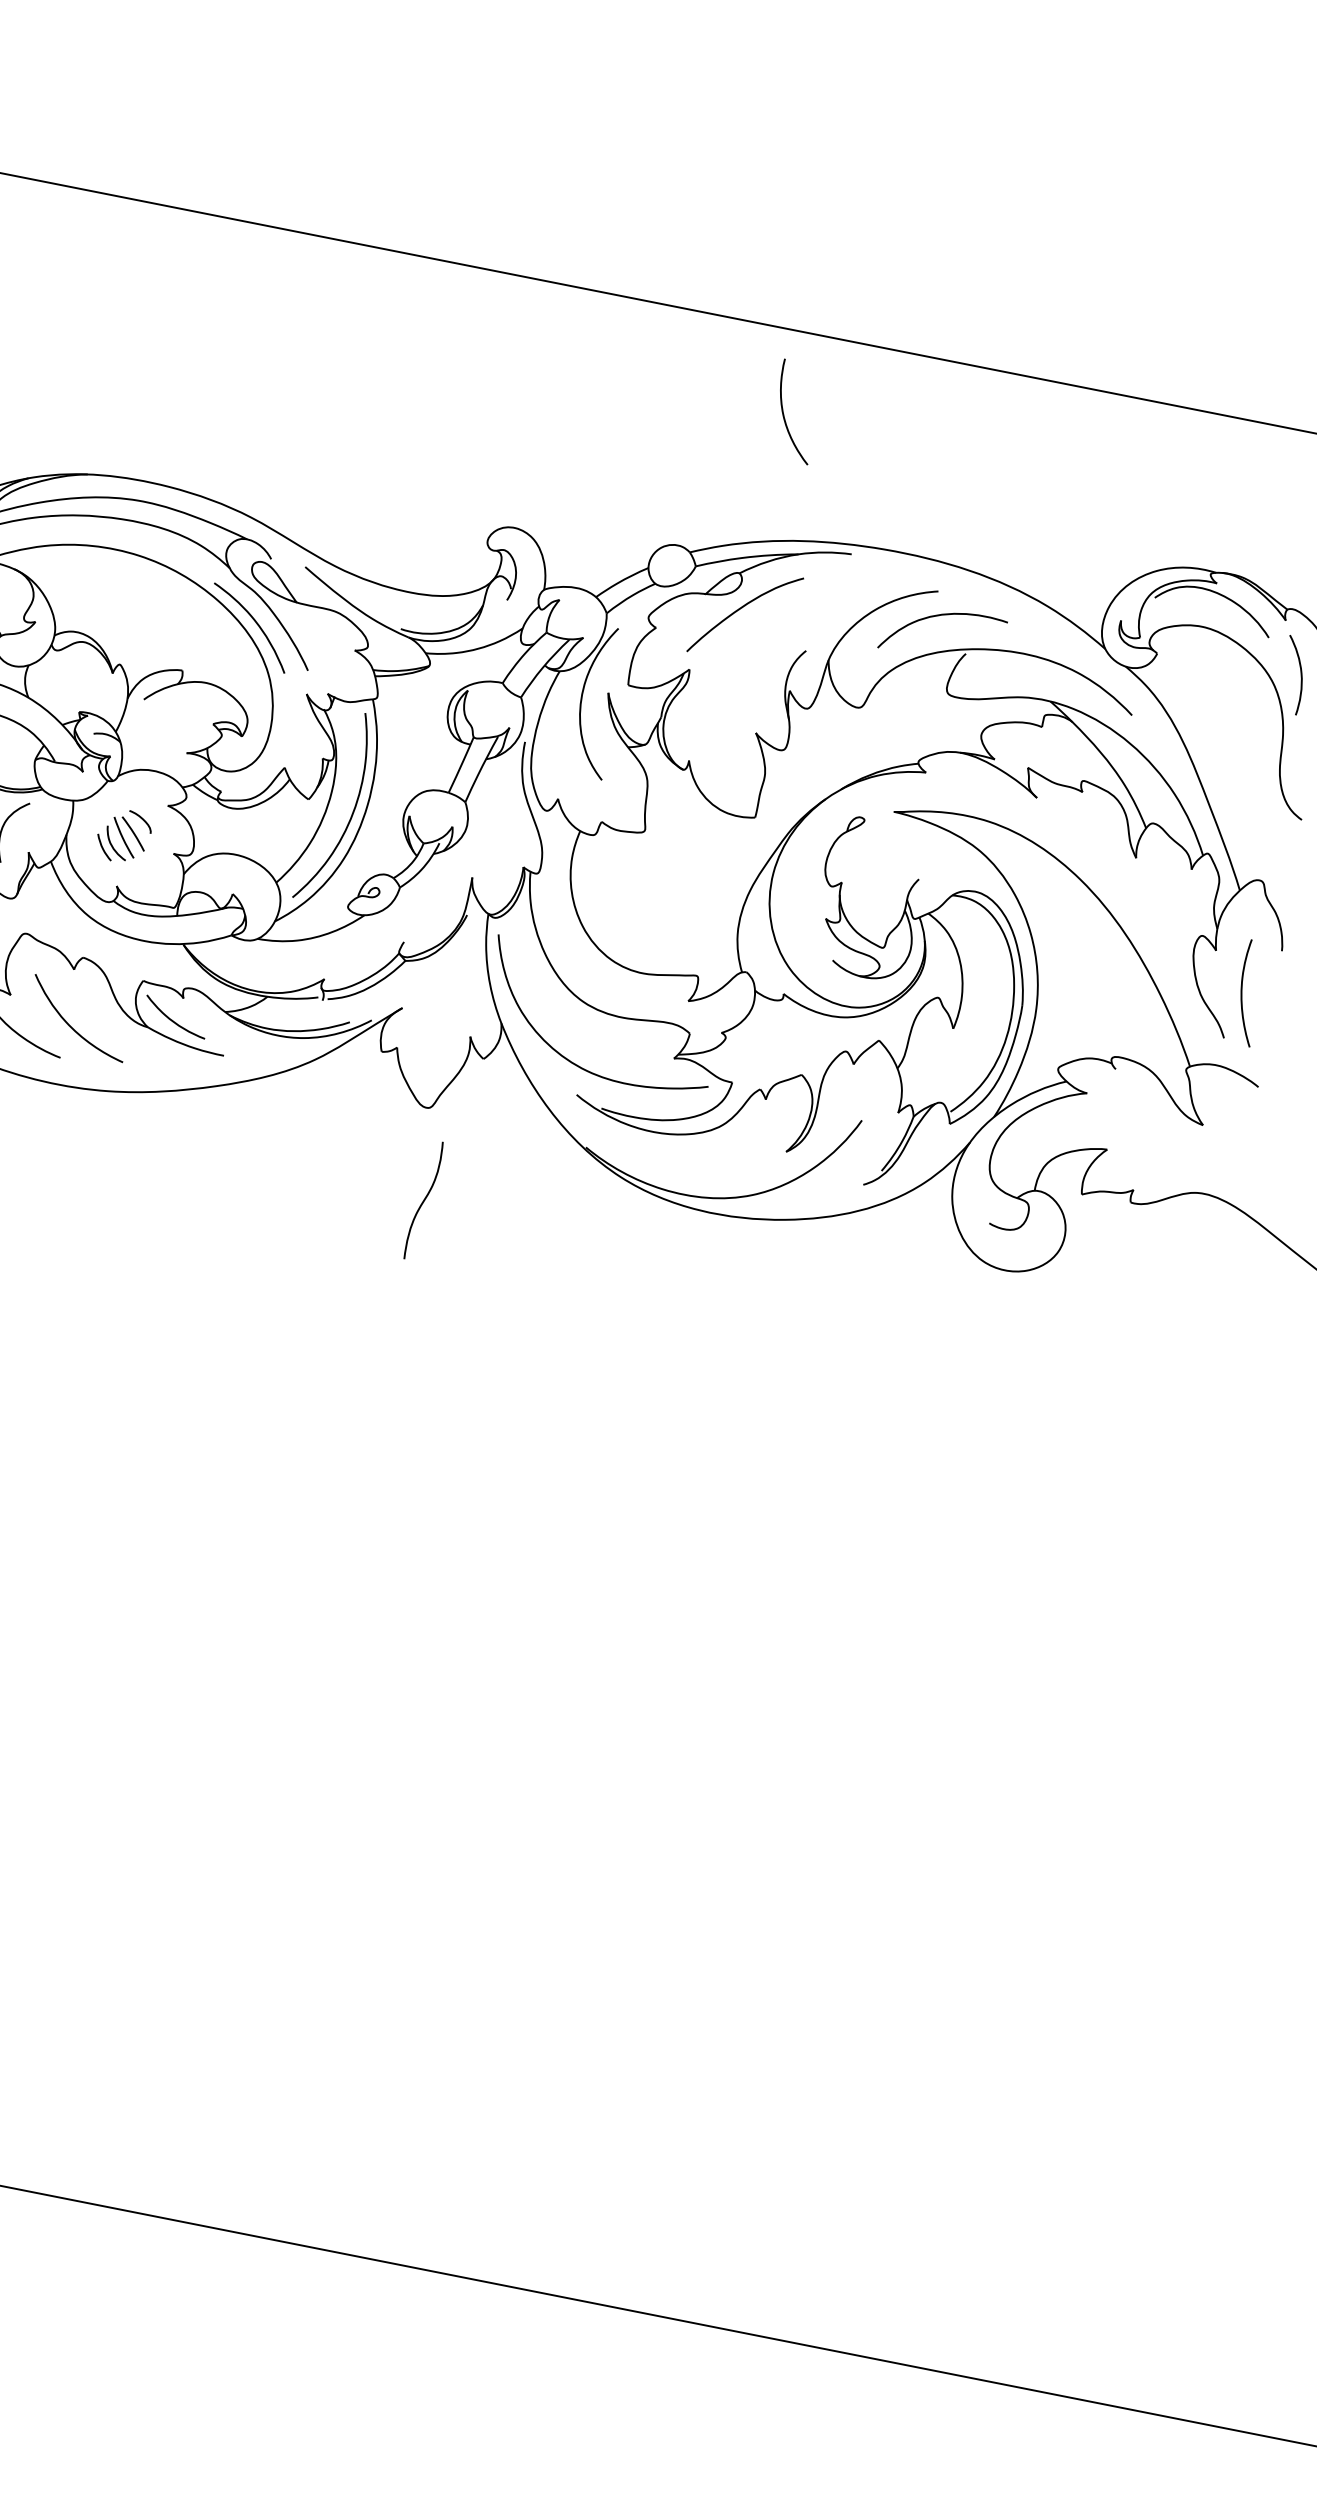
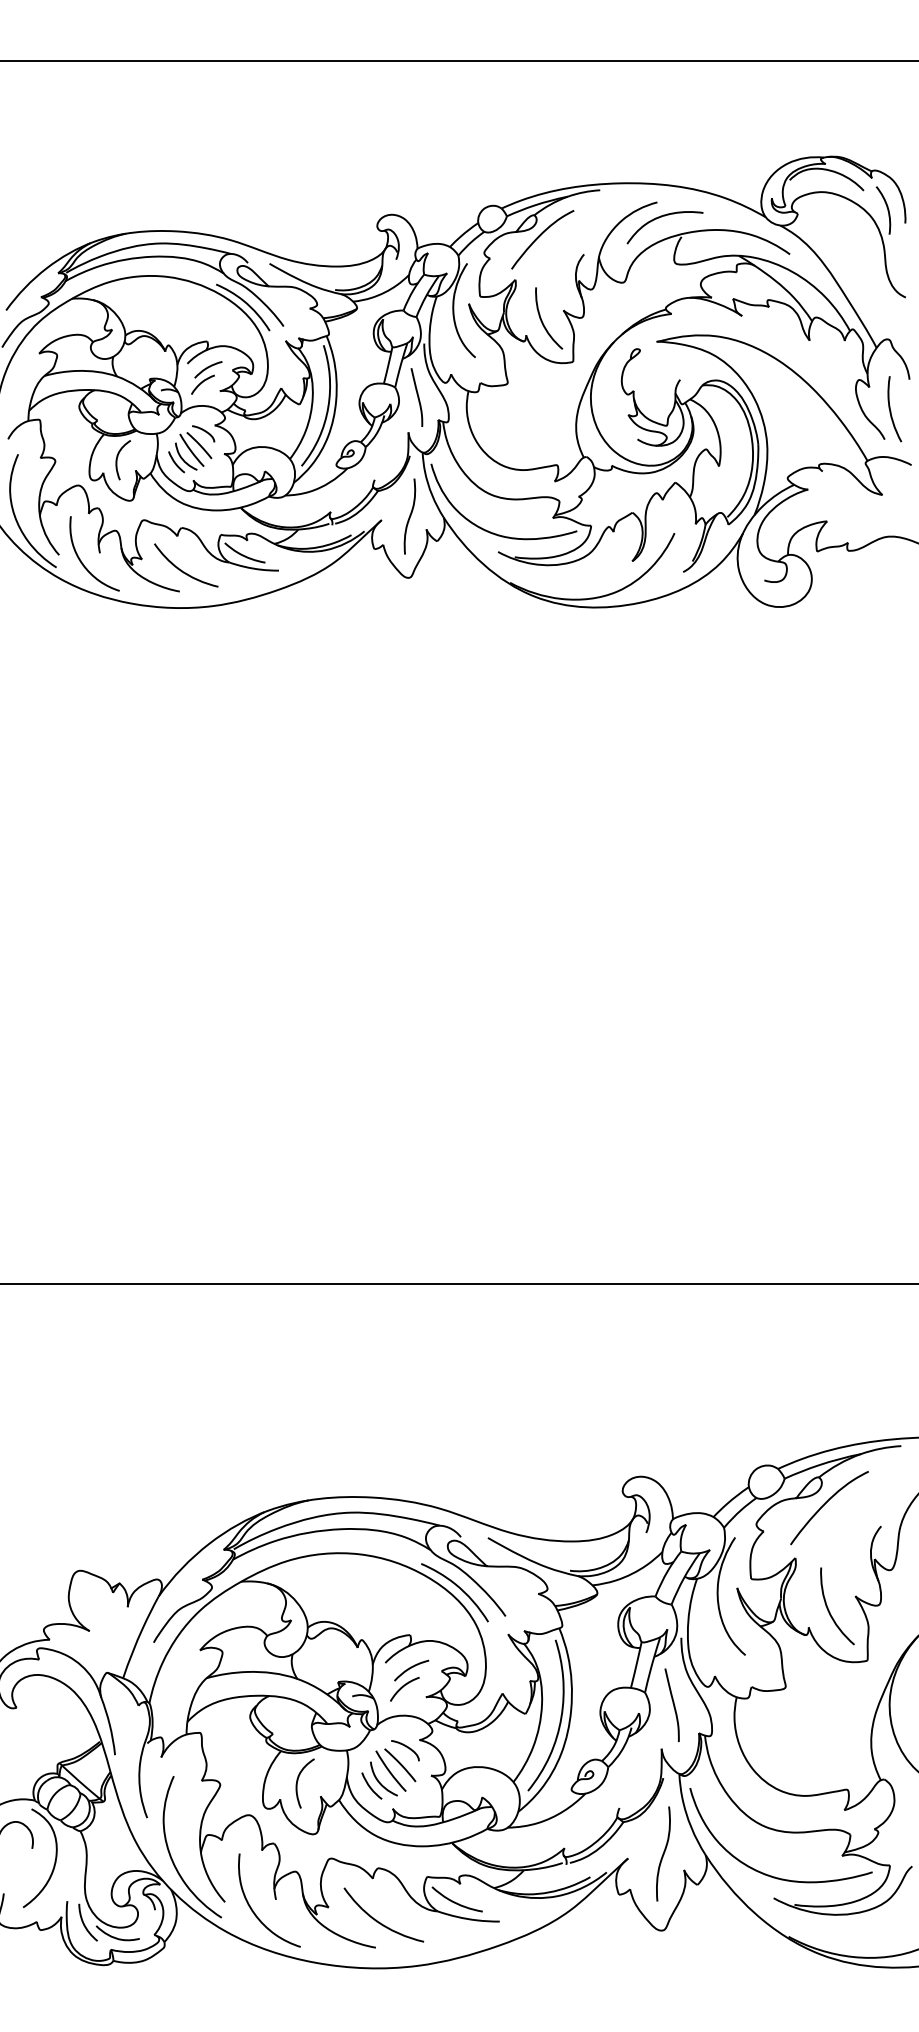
curve: (785, 416) -> (543, 322), moved
part: (169, 727) -> (206, 377), added
curve: (497, 825) -> (417, 397), added
part: (123, 836) -> (191, 449), size x1.43
curve: (423, 1200) -> (409, 516), moved

